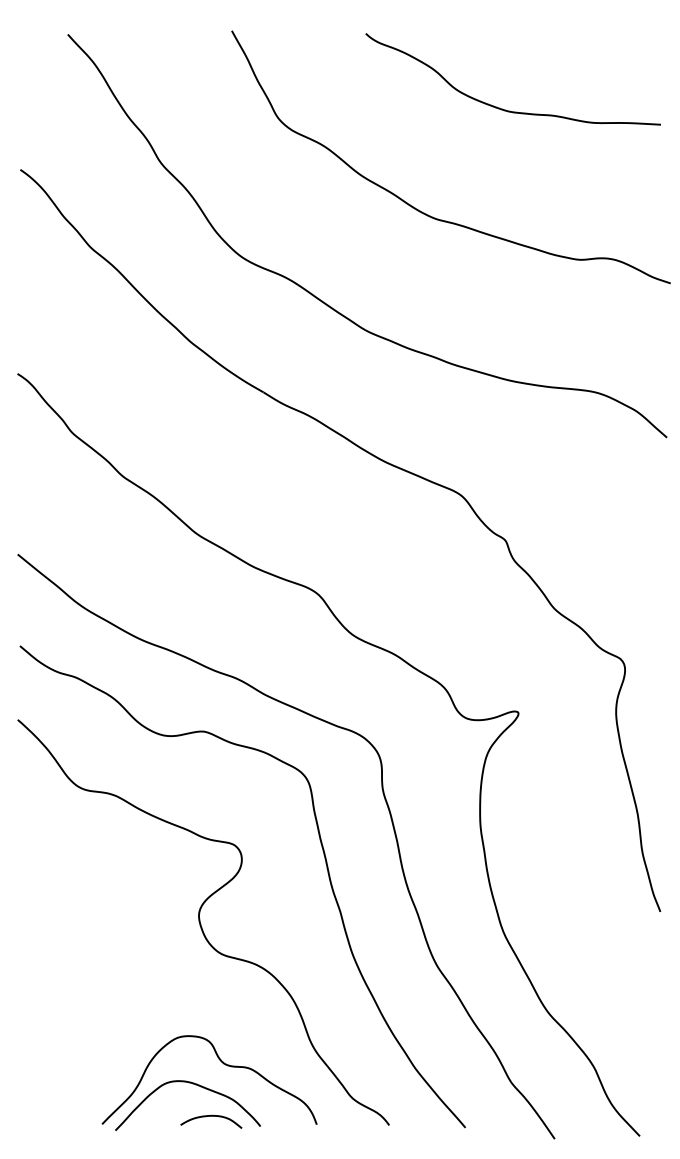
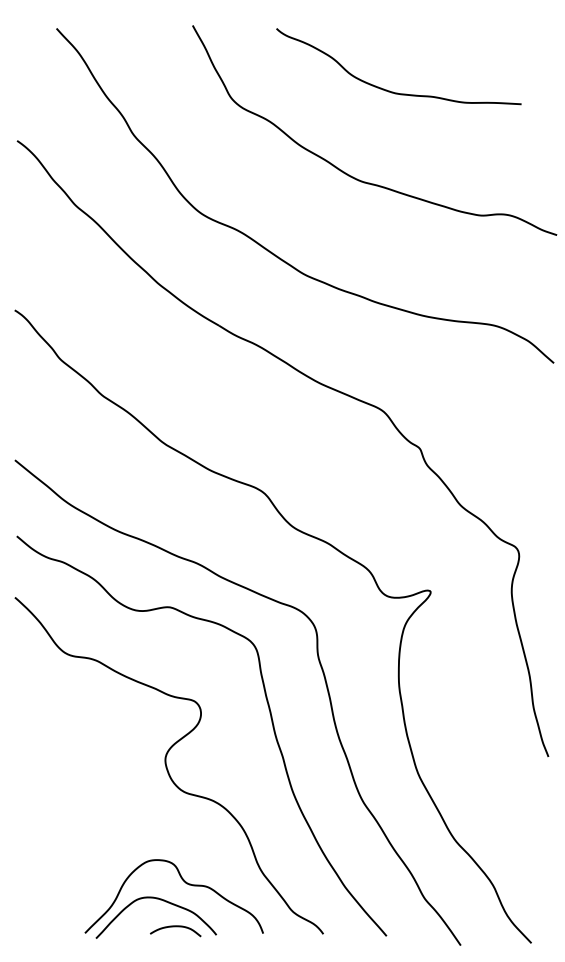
curve: (502, 108) -> (390, 90), moved

